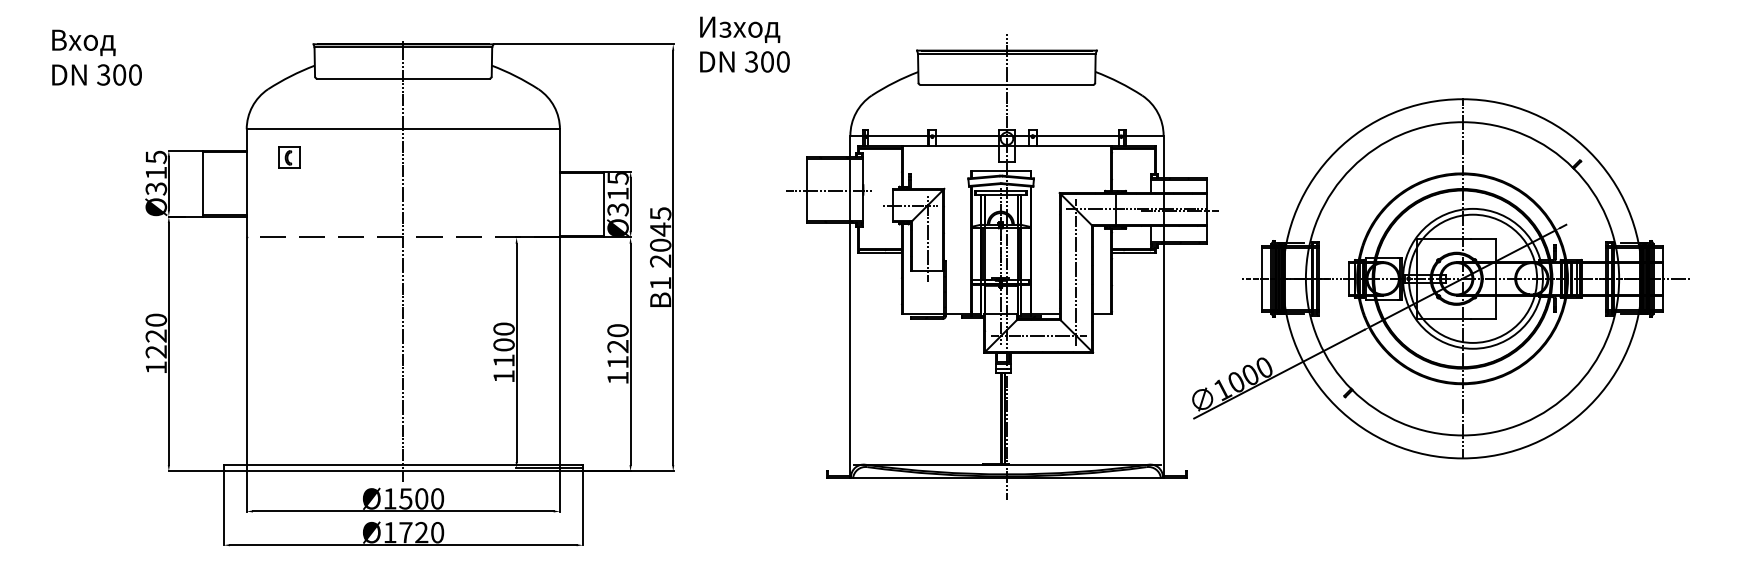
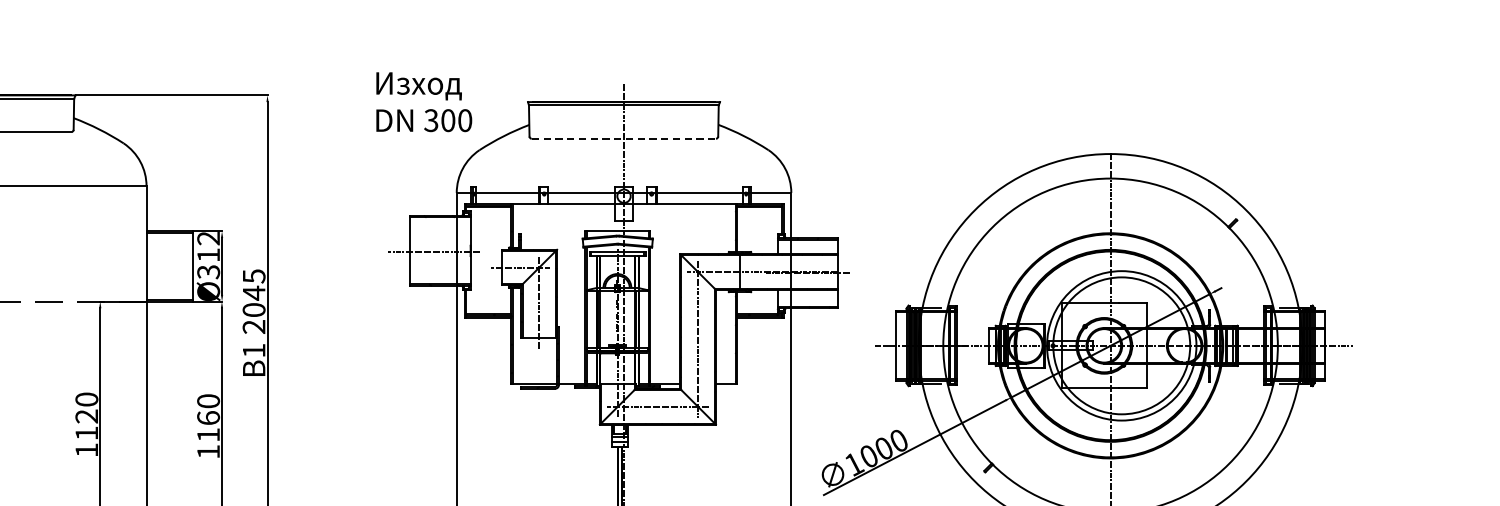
text: (744, 44) -> (423, 101), moved
line: (1007, 84) -> (624, 138), solid -> dashed
text: (617, 178) -> (208, 238), Ø315 -> Ø312
text: (503, 344) -> (86, 416), 1100 -> 1120
text: (617, 346) -> (208, 418), 1120 -> 1160

